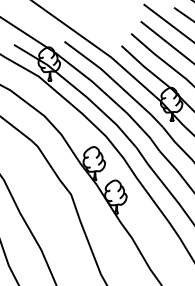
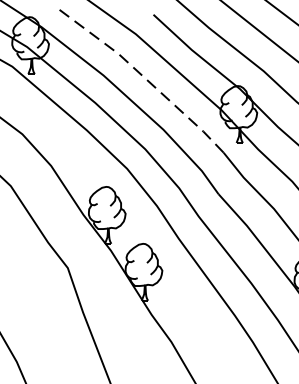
line: (115, 82) -> (143, 77), solid -> dashed

